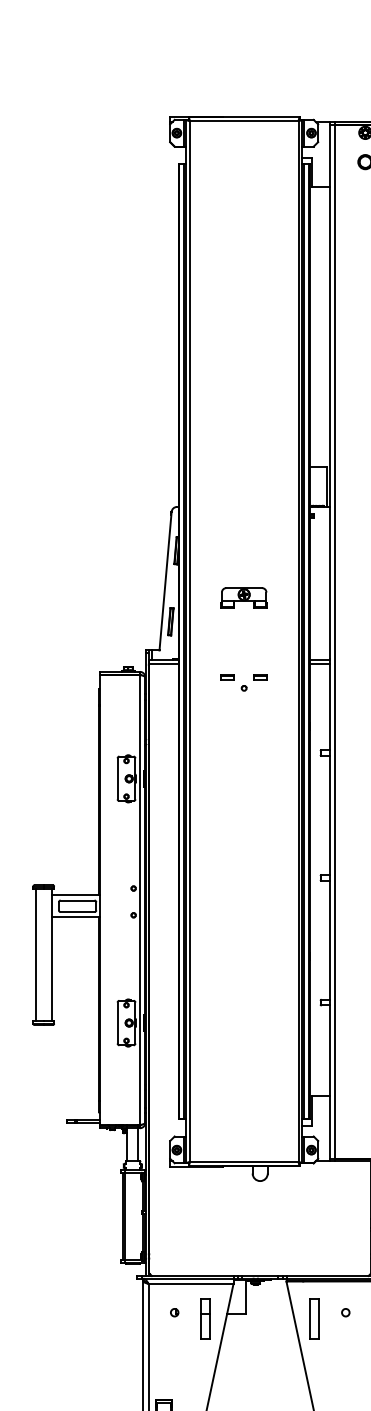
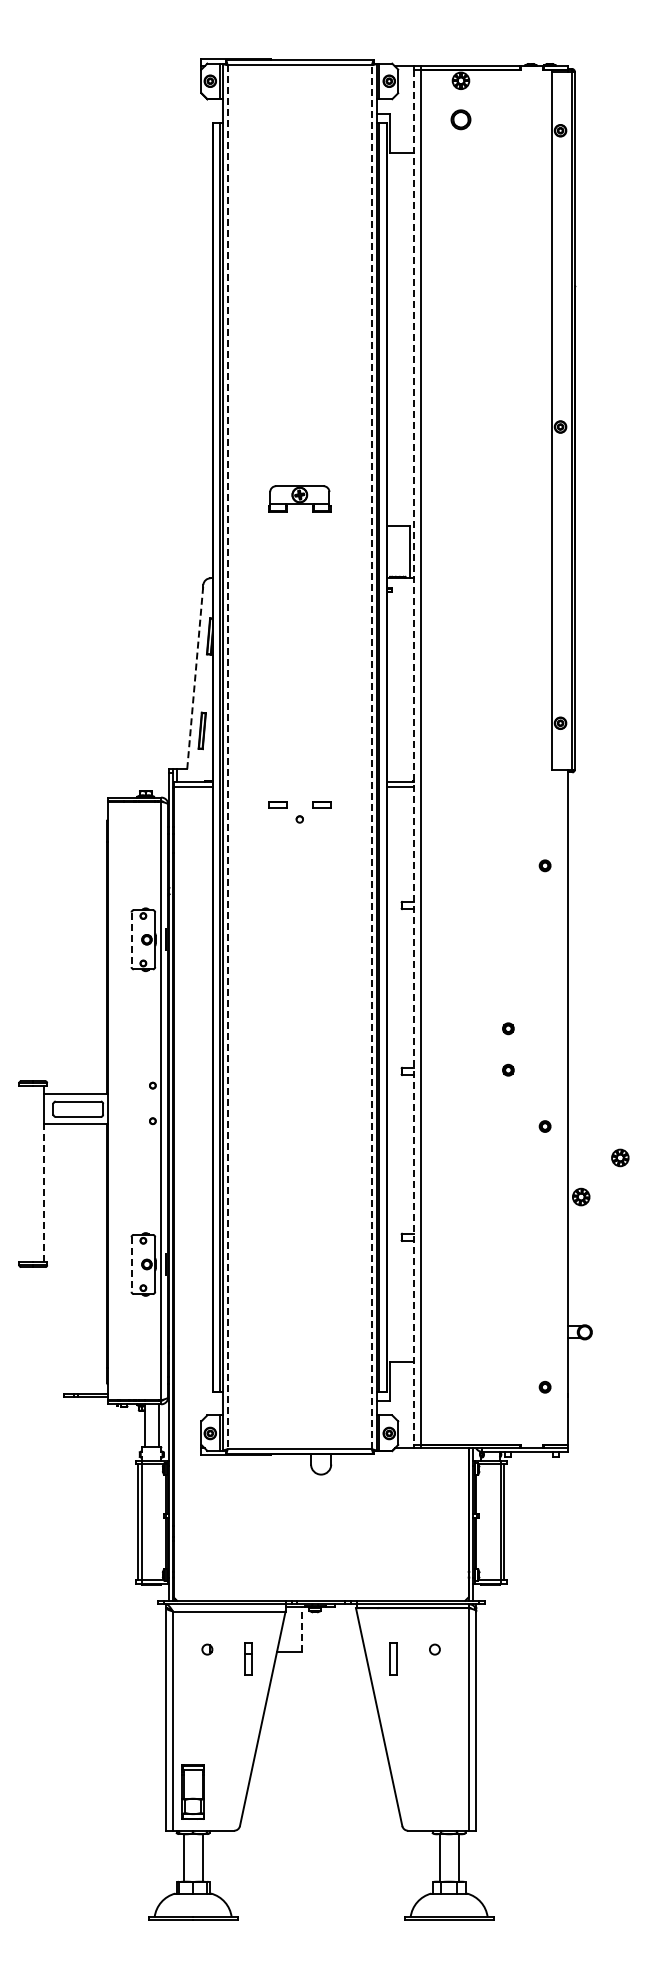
line: (165, 580) -> (195, 676), solid -> dashed
part: (243, 597) -> (299, 498), moved
line: (298, 640) -> (372, 756), solid -> dashed
line: (189, 641) -> (227, 757), solid -> dashed
line: (329, 641) -> (413, 757), solid -> dashed
line: (117, 779) -> (131, 940), solid -> dashed
line: (35, 955) -> (22, 1174), removed
line: (51, 968) -> (43, 1192), solid -> dashed
line: (117, 1023) -> (131, 1264), solid -> dashed
line: (246, 1297) -> (302, 1629), solid -> dashed
part: (205, 1319) -> (248, 1658), size x0.6
part: (314, 1319) -> (393, 1658), size x0.6

